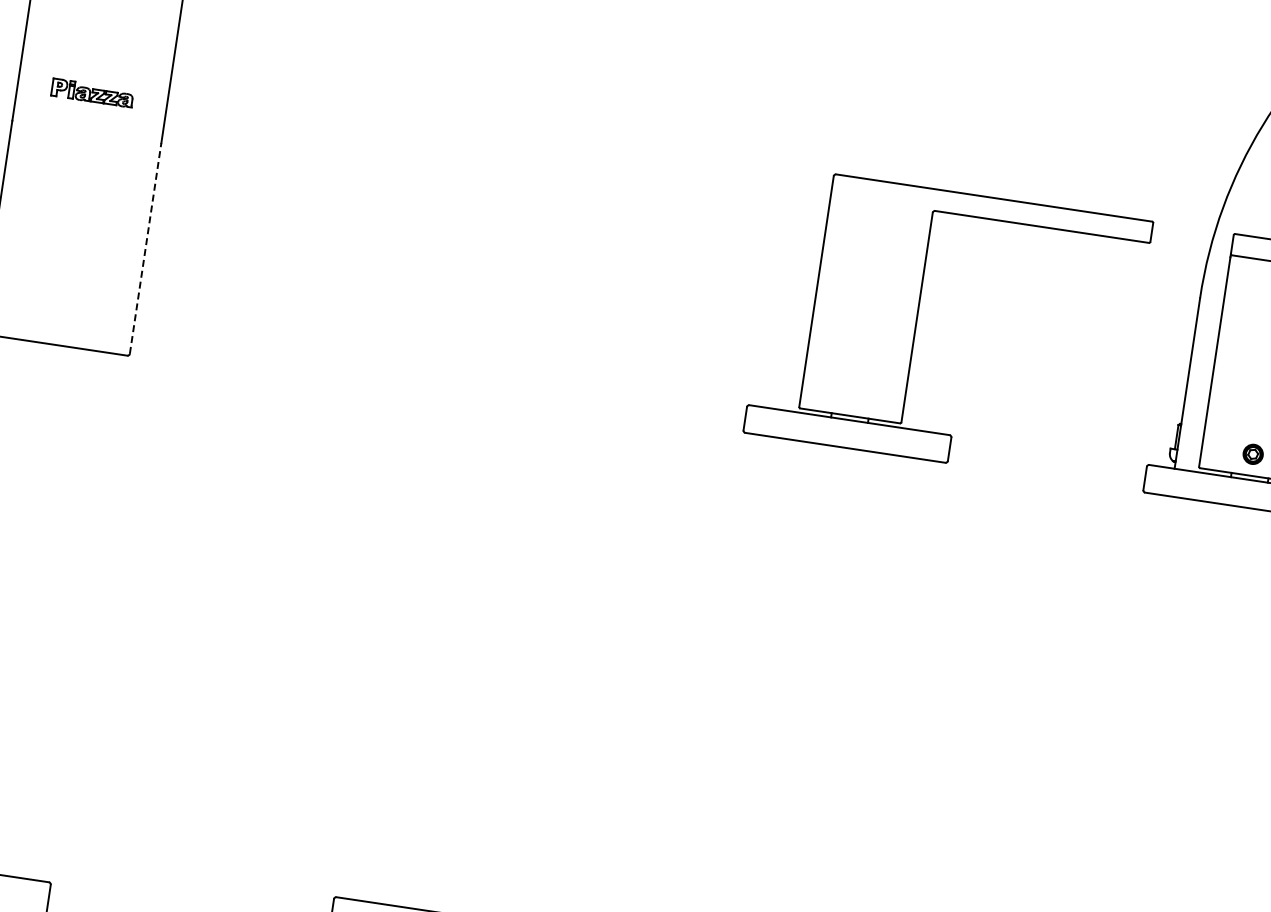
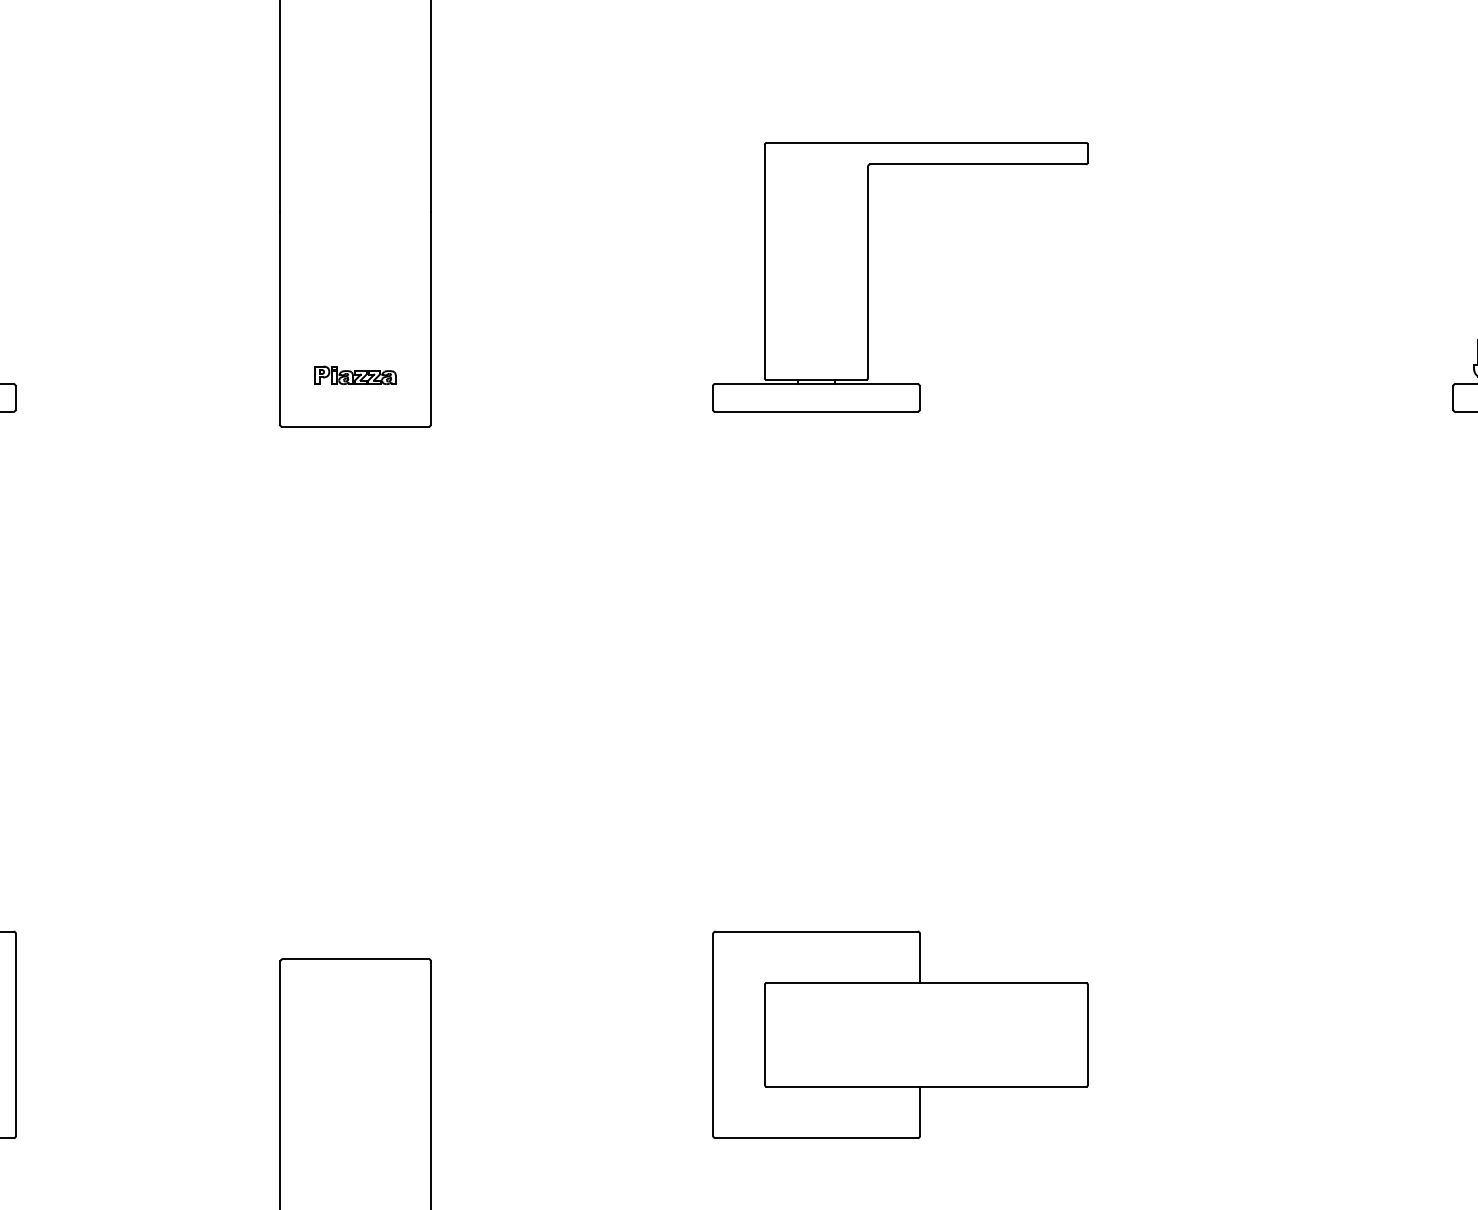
part: (92, 92) -> (355, 374), moved
line: (145, 248) -> (430, 318), dashed -> solid
part: (916, 322) -> (868, 277), moved

